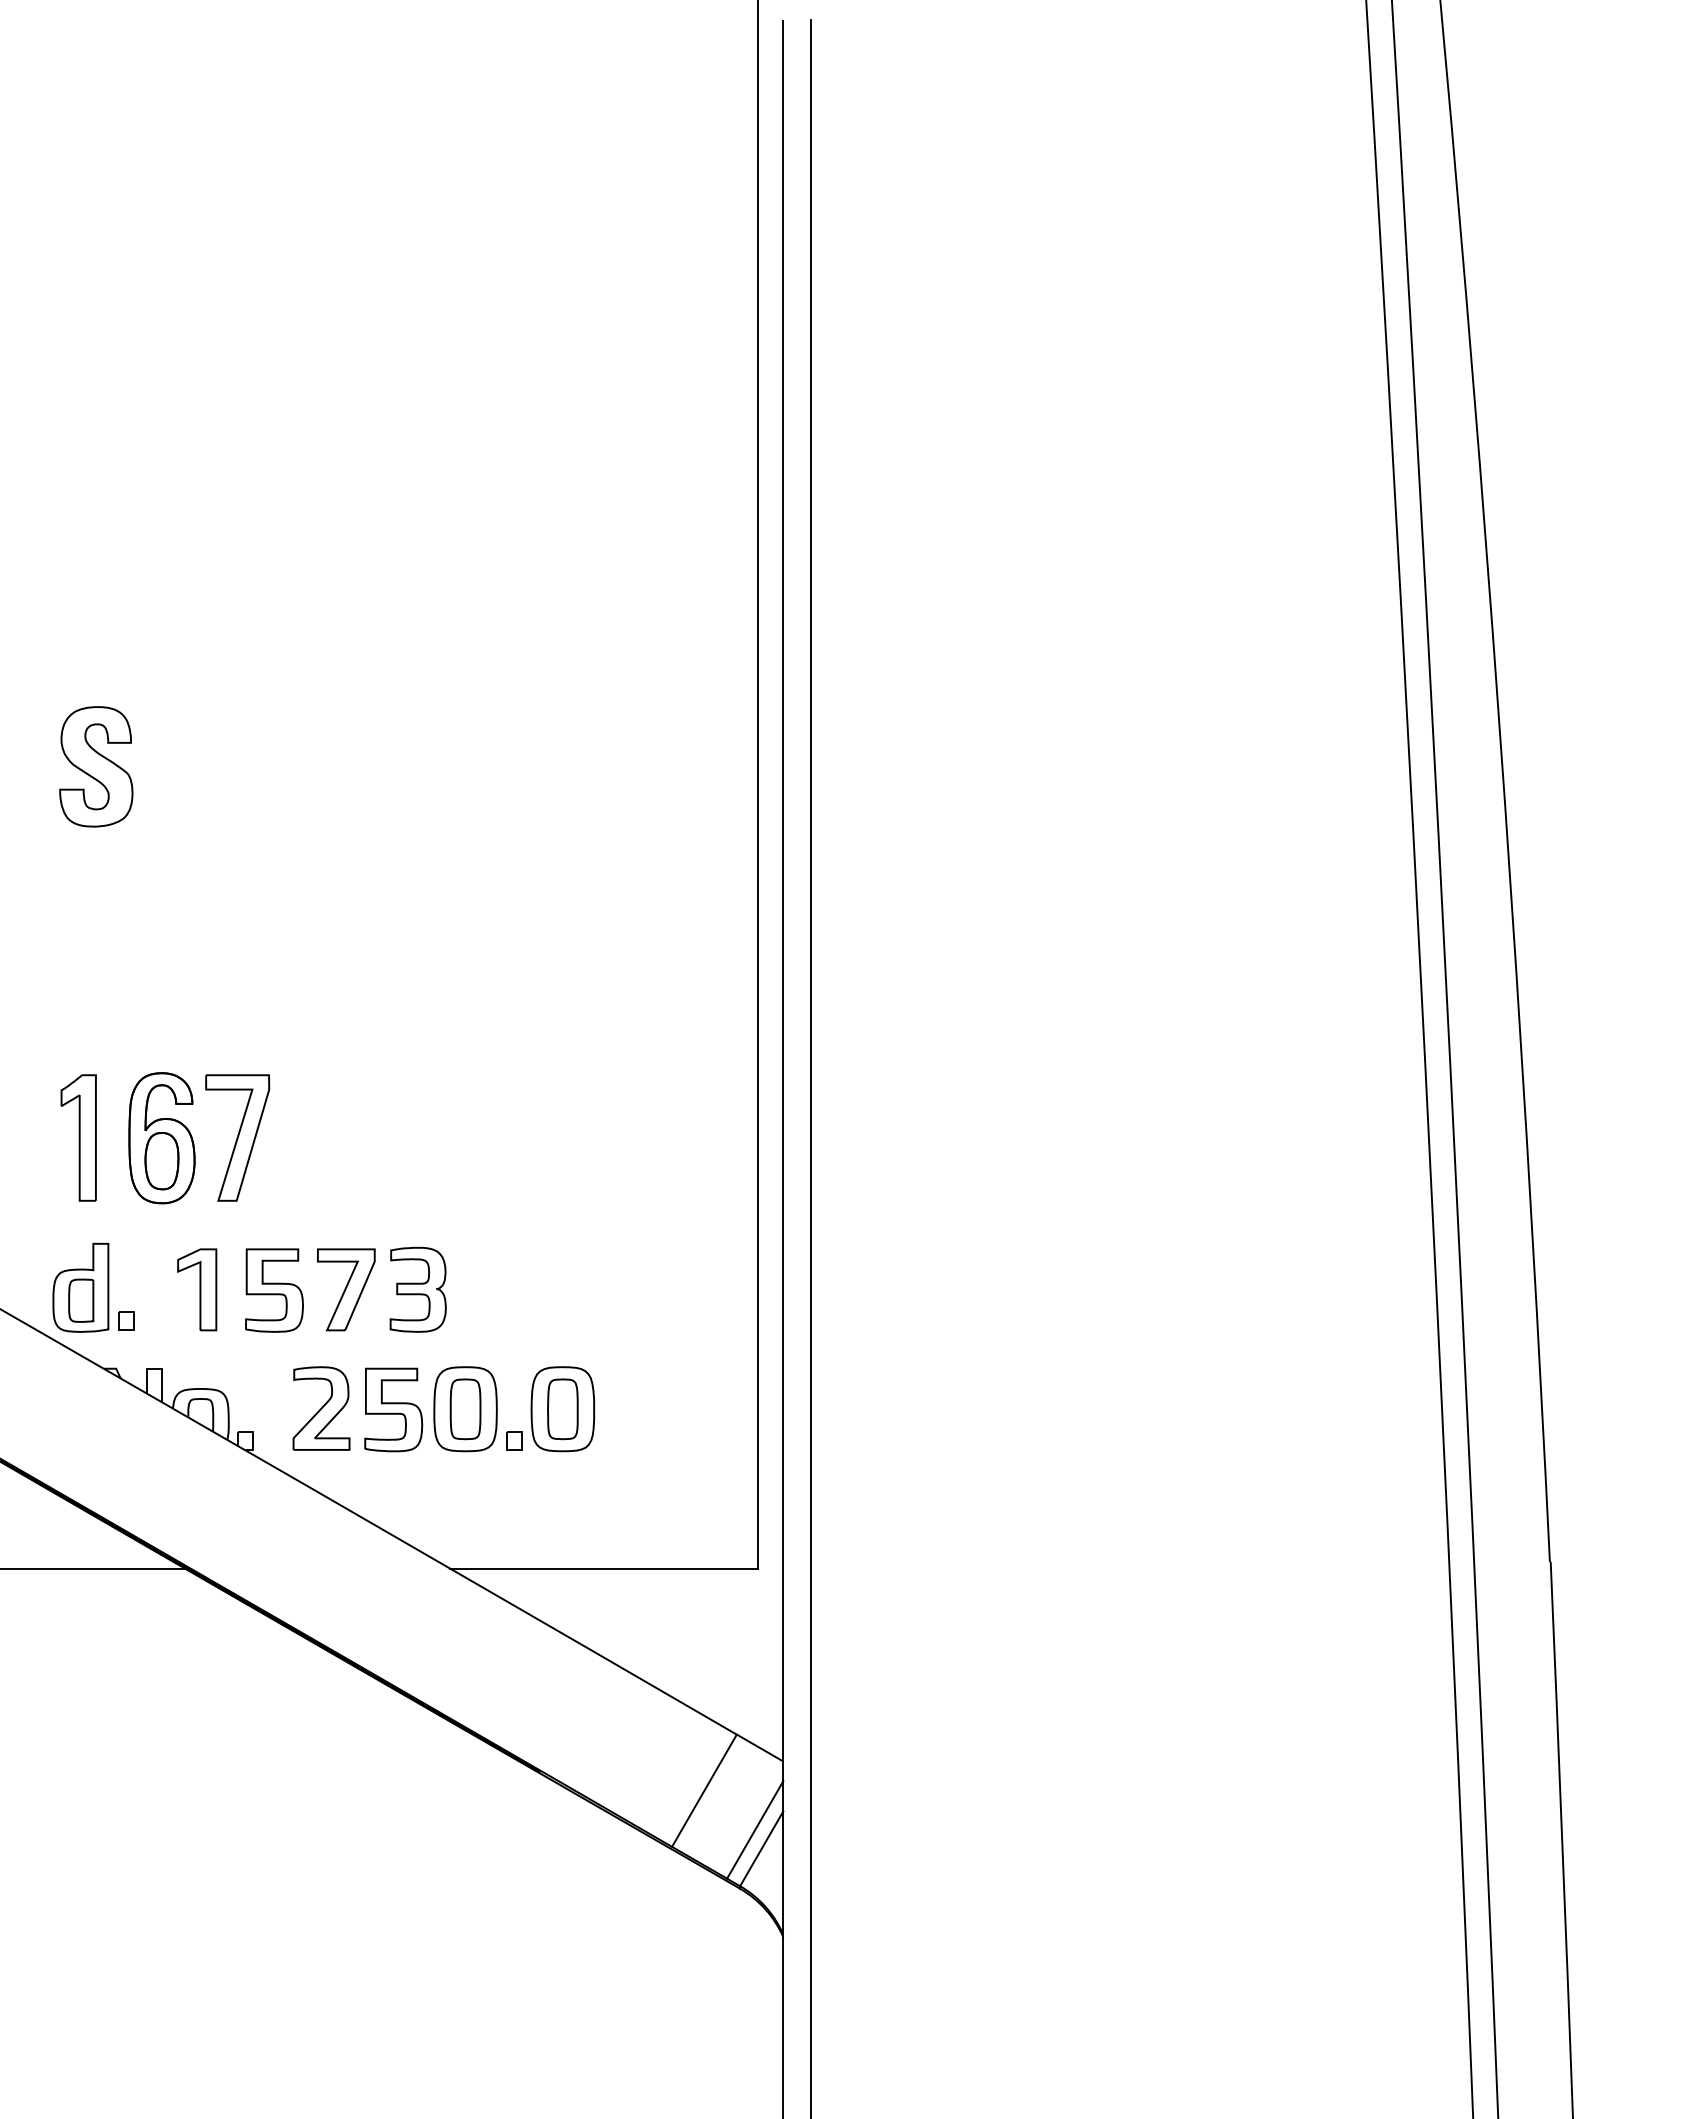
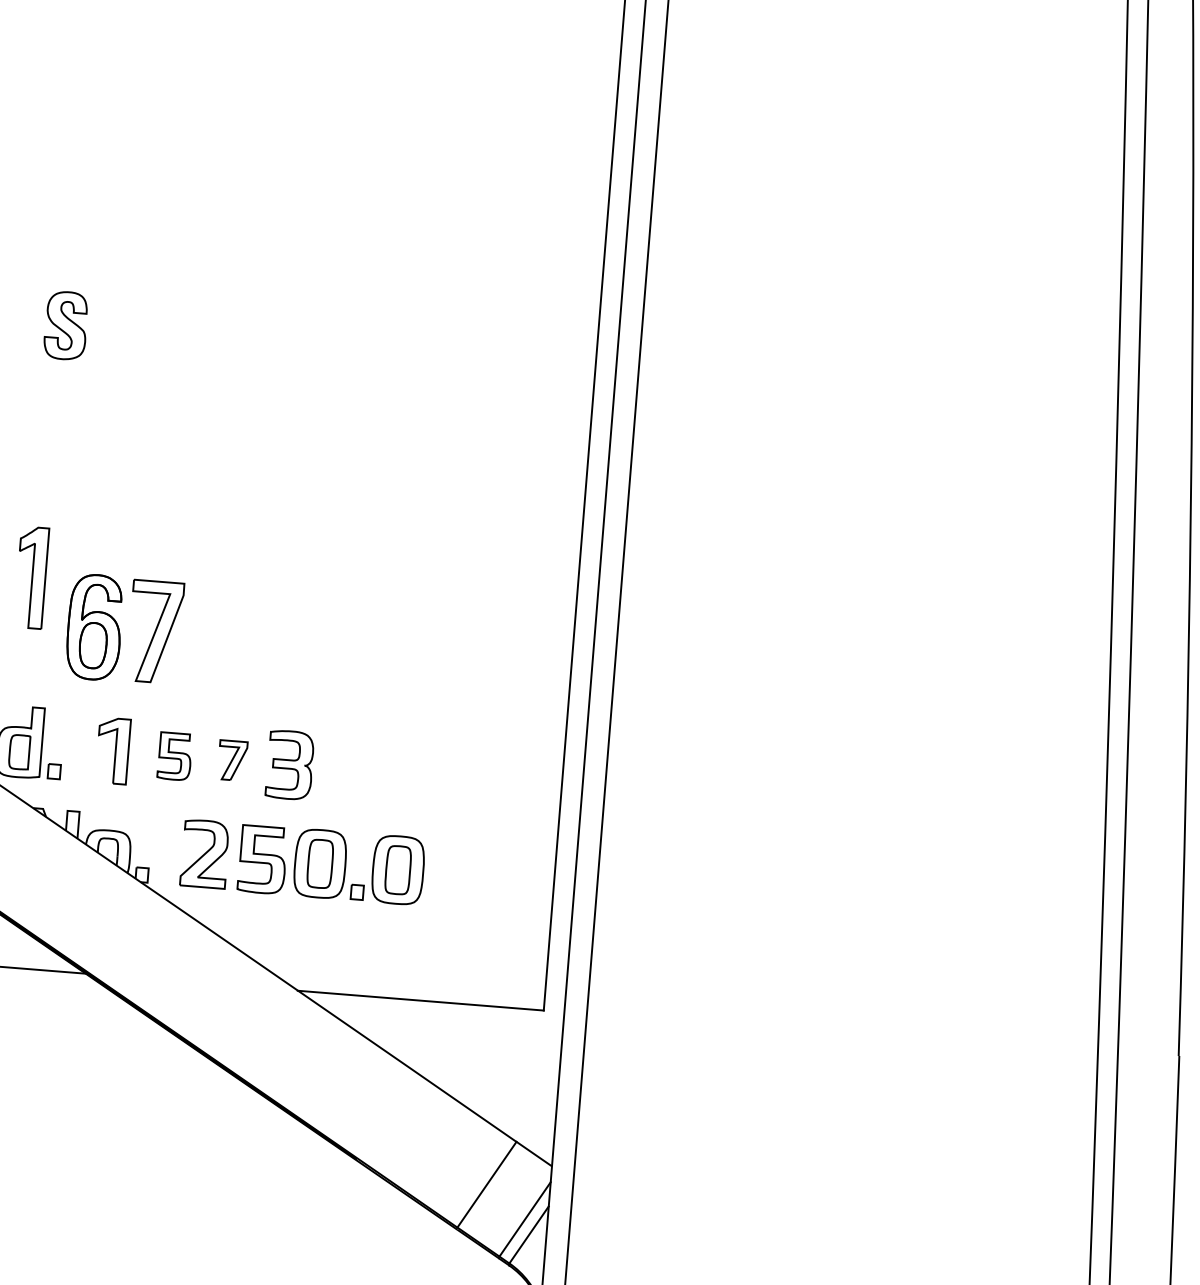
part: (96, 766) -> (66, 325), size x0.7
part: (78, 1137) -> (31, 577), moved
part: (346, 1289) -> (232, 760), size x0.6
part: (274, 1290) -> (174, 756), size x0.7

